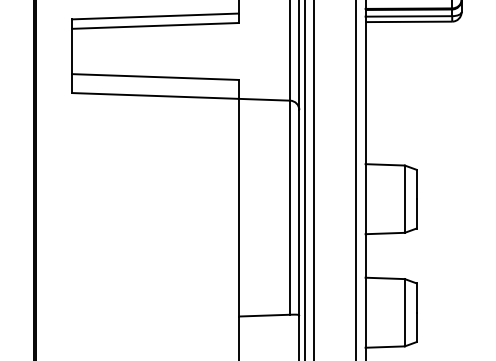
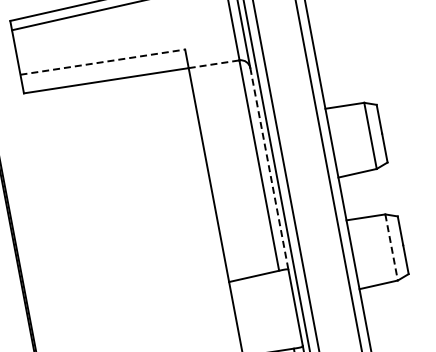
line: (155, 77) -> (102, 62), solid -> dashed
line: (264, 99) -> (214, 63), solid -> dashed
line: (299, 212) -> (269, 168), solid -> dashed
line: (404, 312) -> (391, 247), solid -> dashed

